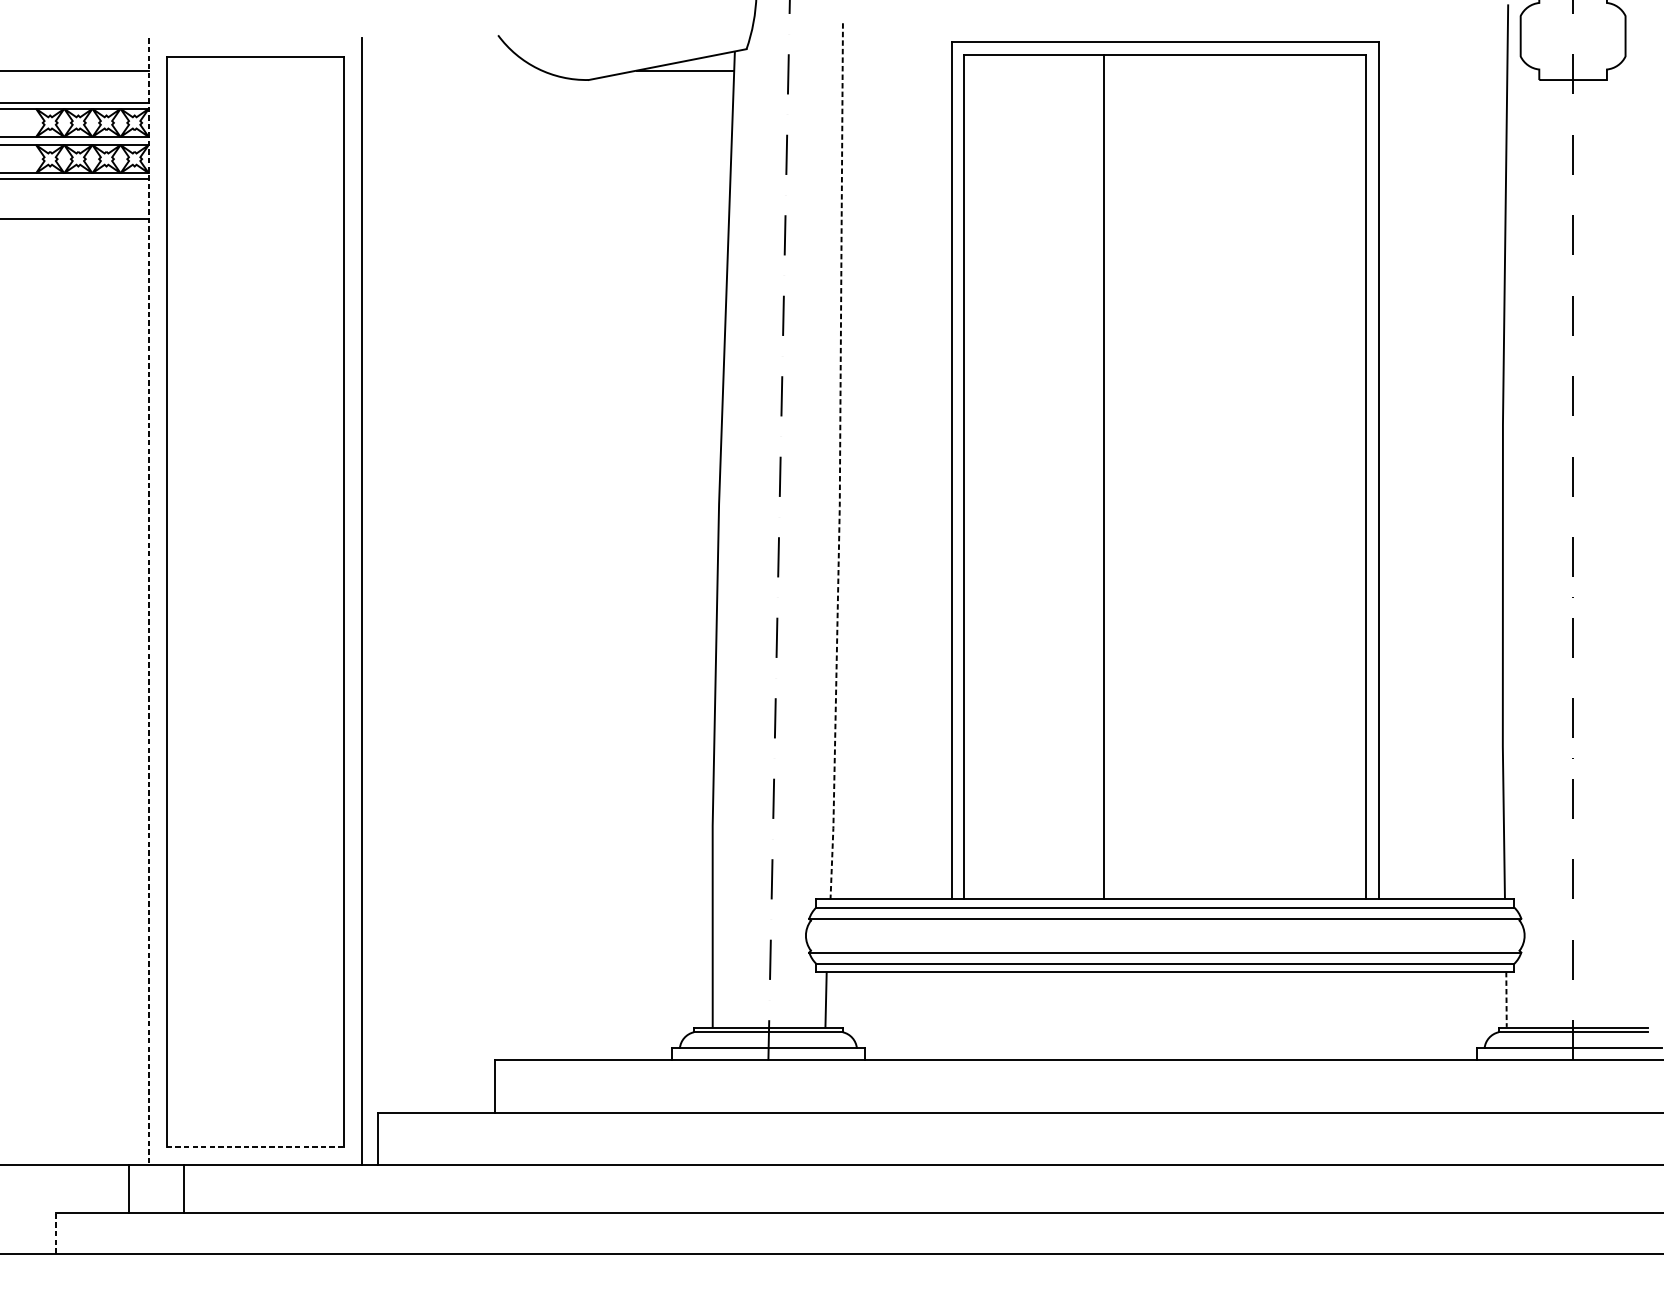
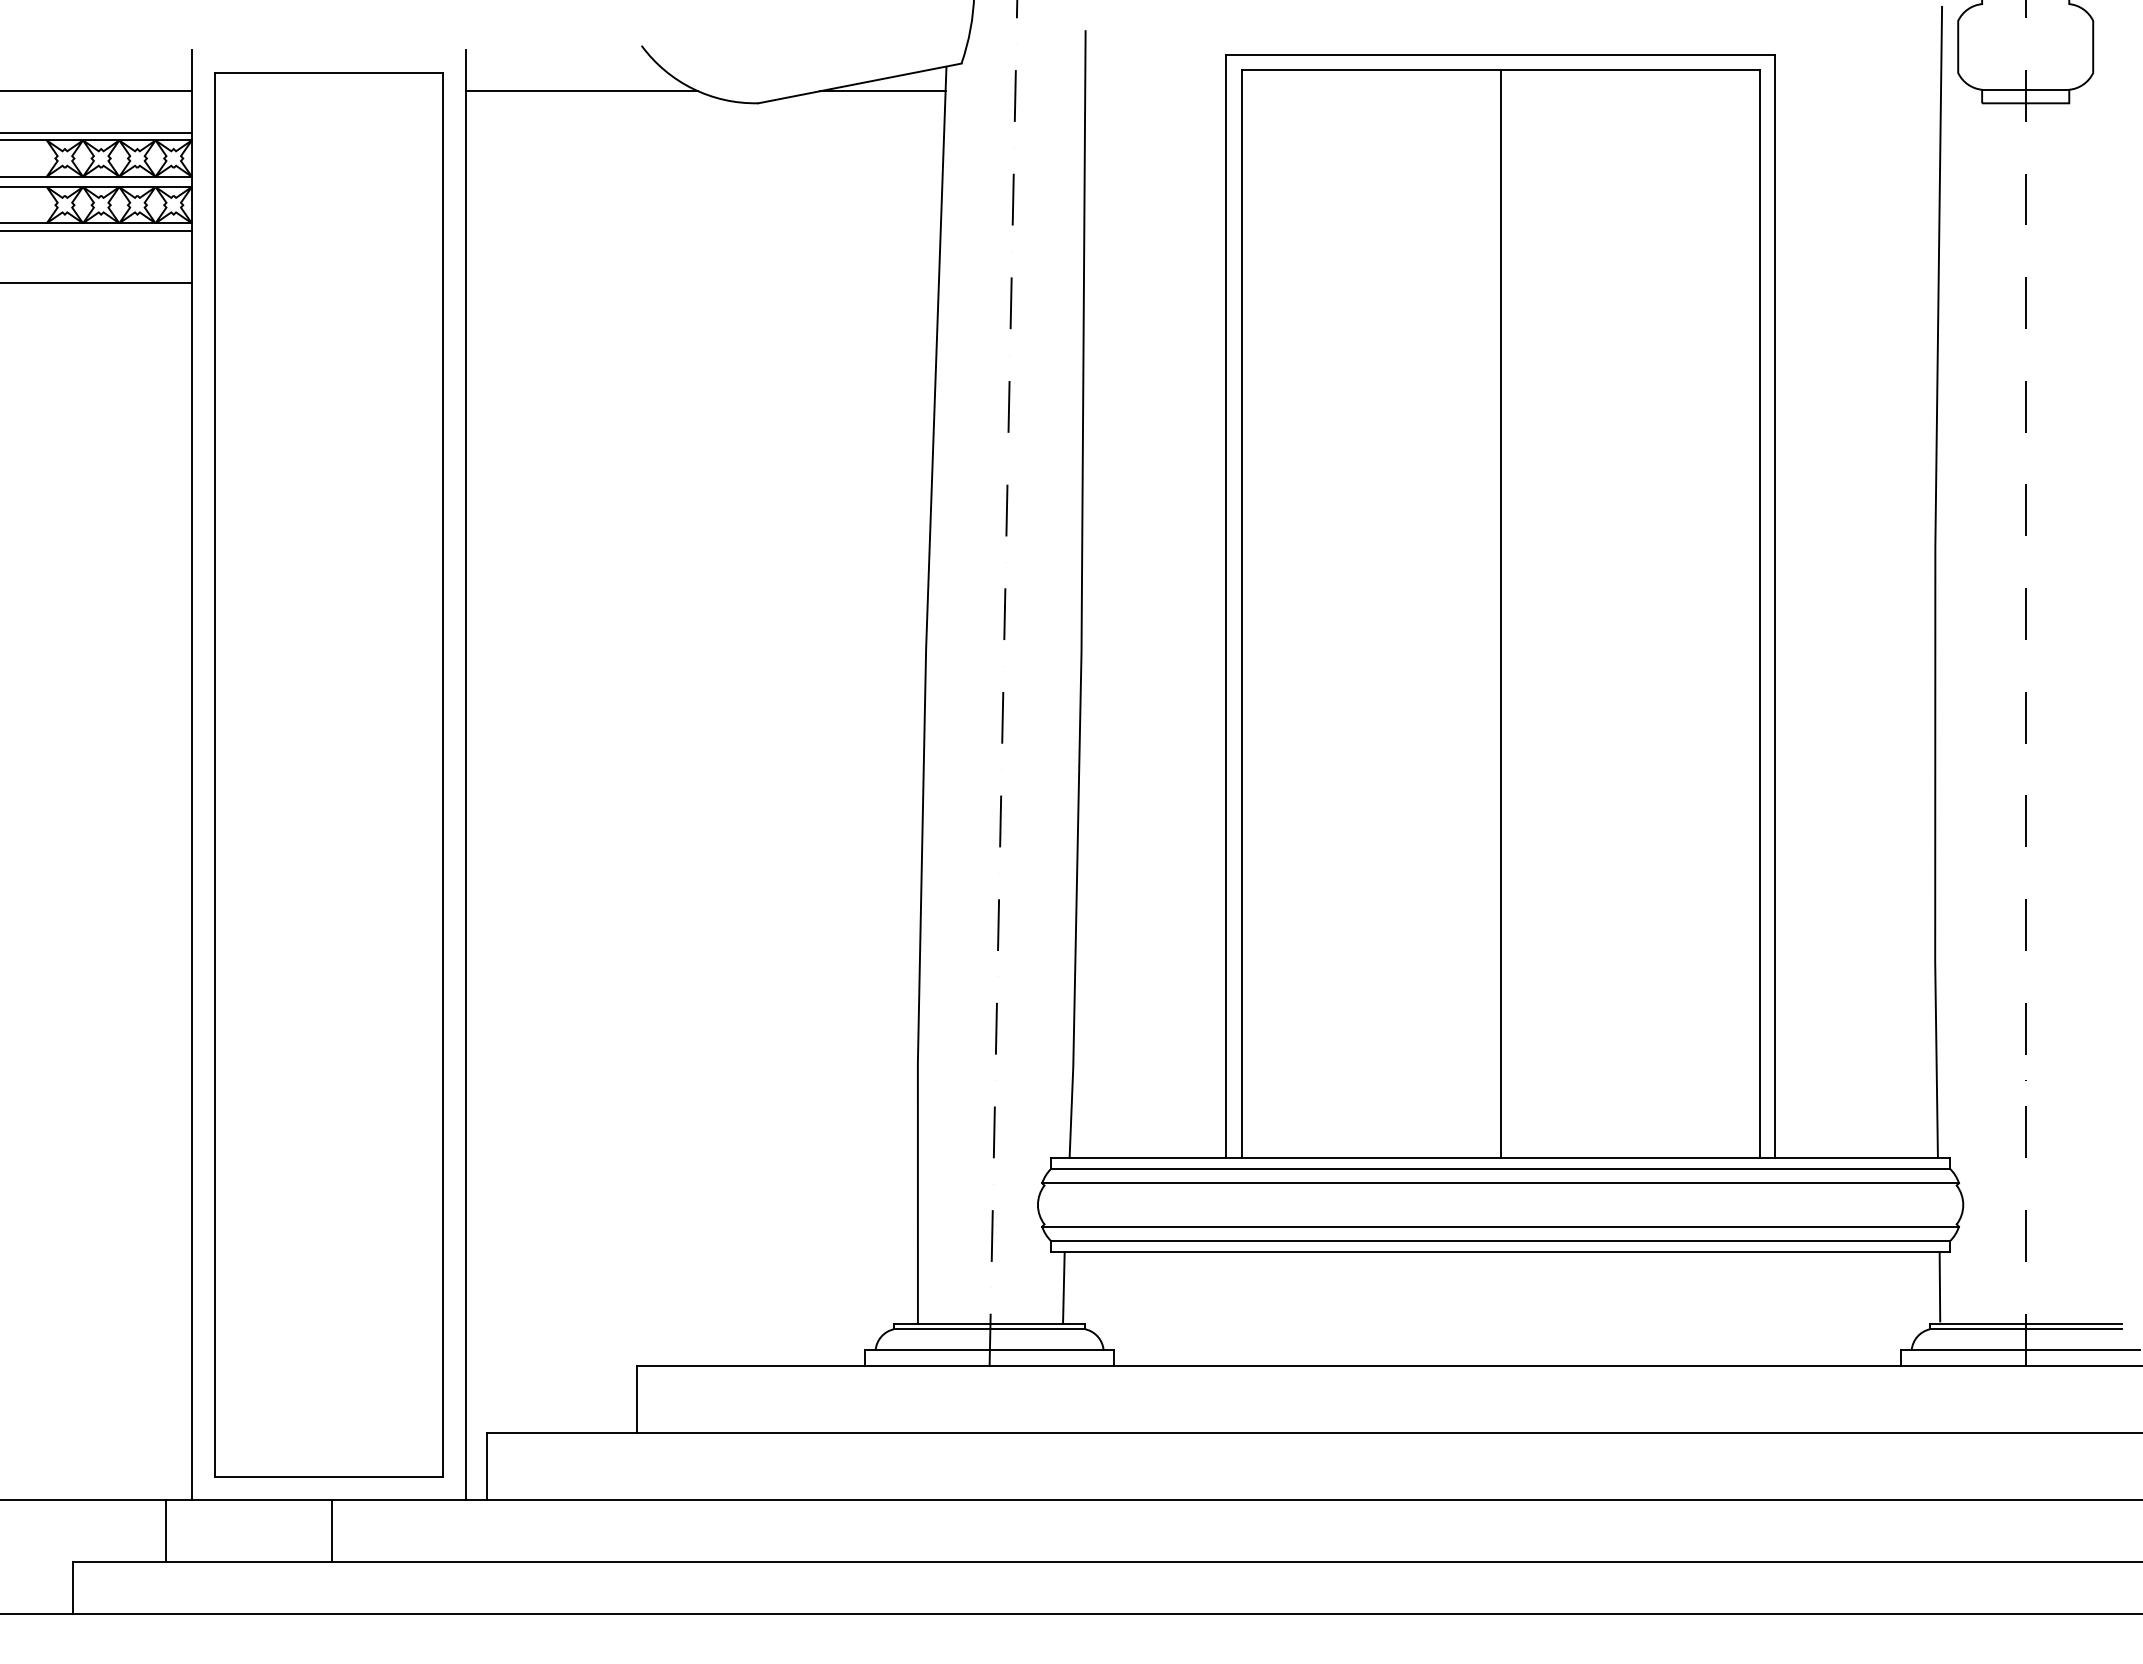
line: (1572, 69) -> (2025, 89), added
line: (452, 70) -> (582, 91), added
line: (839, 462) -> (1081, 595), dashed -> solid
line: (1103, 477) -> (1500, 614), moved
line: (148, 602) -> (191, 775), dashed -> solid
line: (1506, 999) -> (1939, 1287), dashed -> solid
line: (255, 1146) -> (329, 1476), dashed -> solid
line: (184, 1189) -> (331, 1531), moved
line: (56, 1233) -> (72, 1588), dashed -> solid

